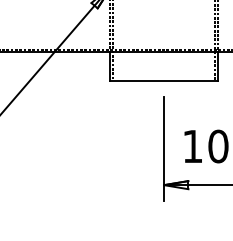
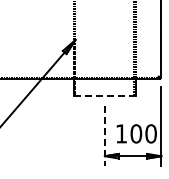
line: (163, 81) -> (104, 96), solid -> dashed
line: (163, 151) -> (104, 136), solid -> dashed

